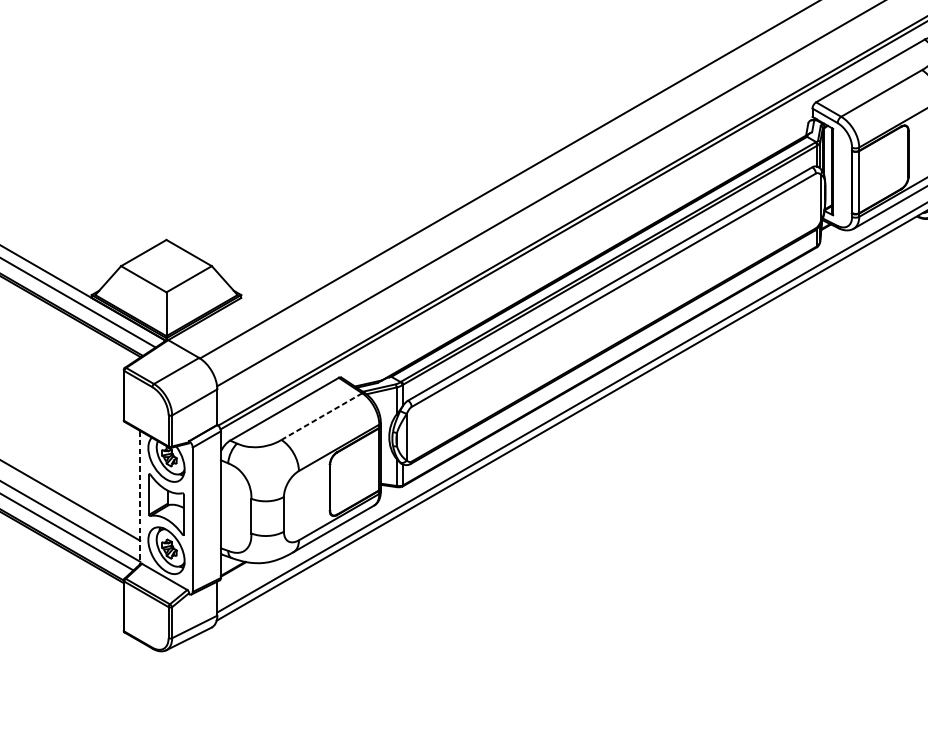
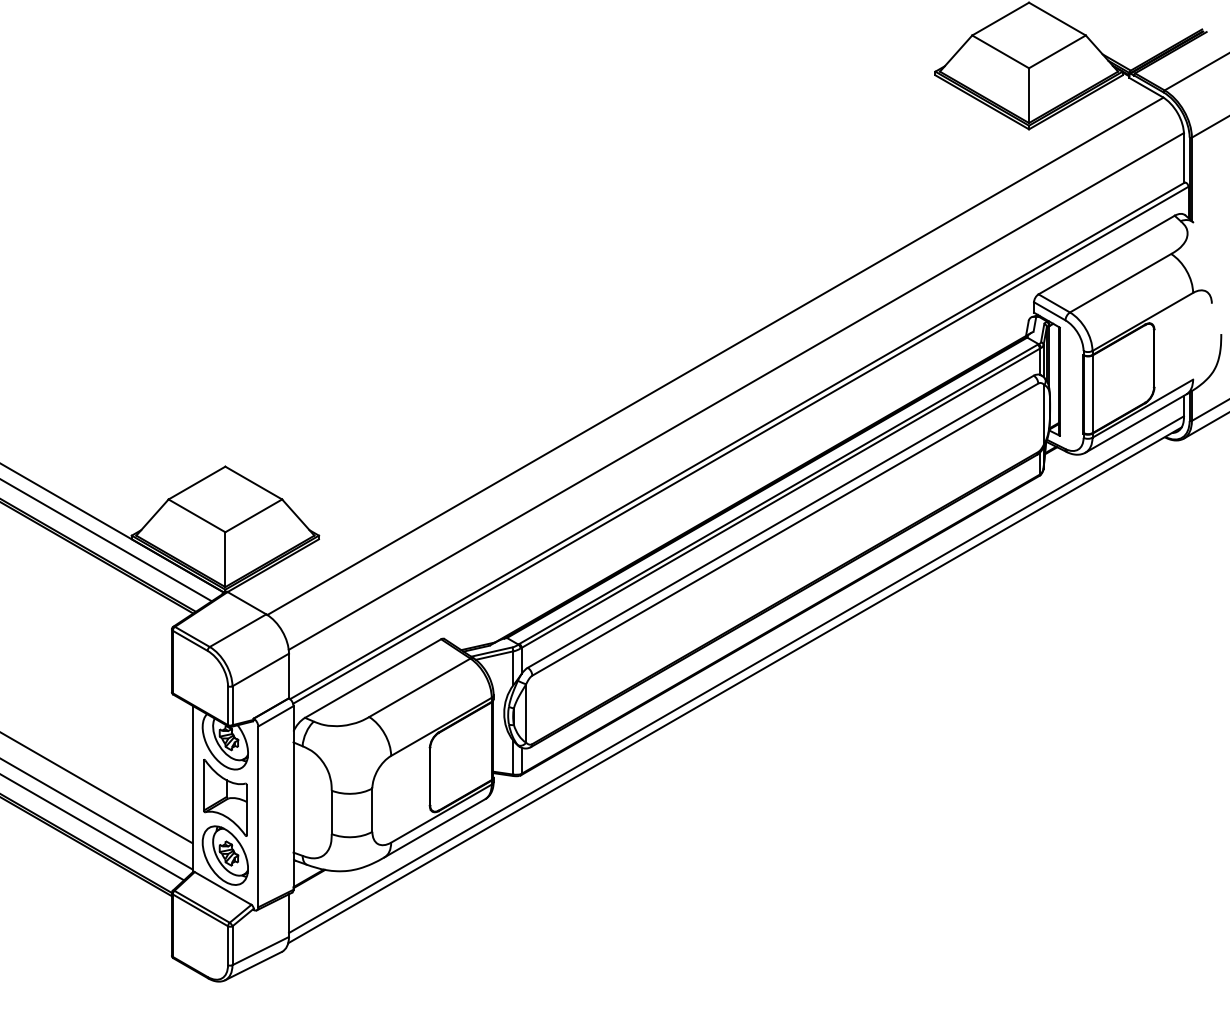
line: (321, 417) -> (419, 688), dashed -> solid
line: (140, 497) -> (192, 789), dashed -> solid

